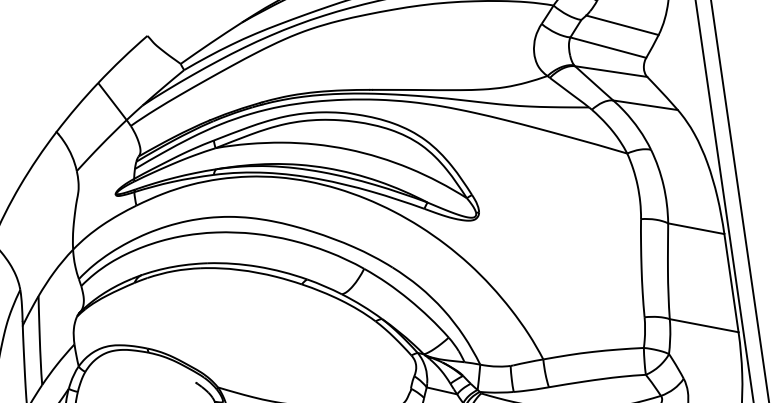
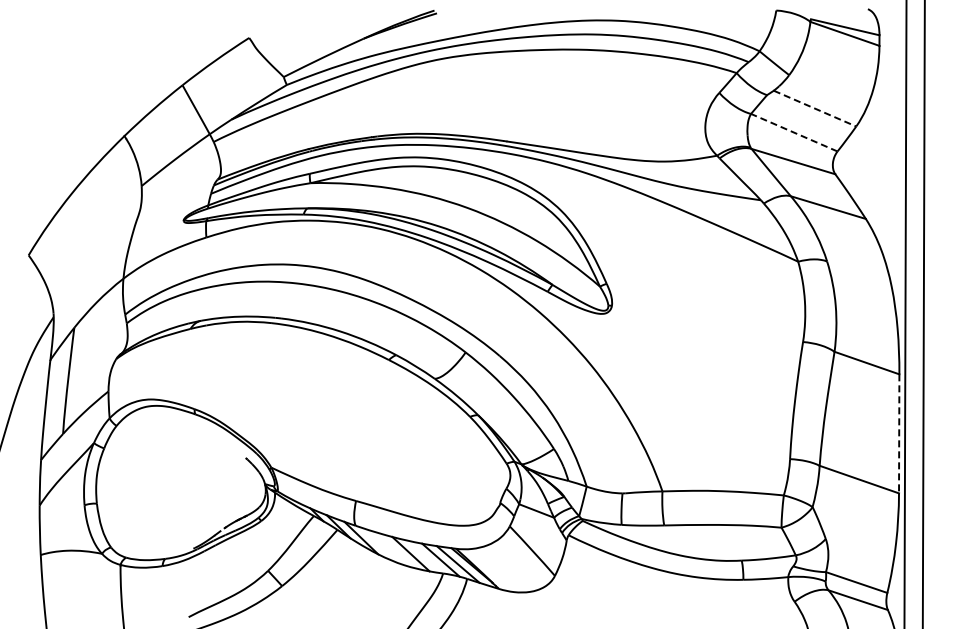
line: (622, 25) -> (815, 108), solid -> dashed
line: (607, 47) -> (793, 132), solid -> dashed
line: (731, 282) -> (899, 433), solid -> dashed

